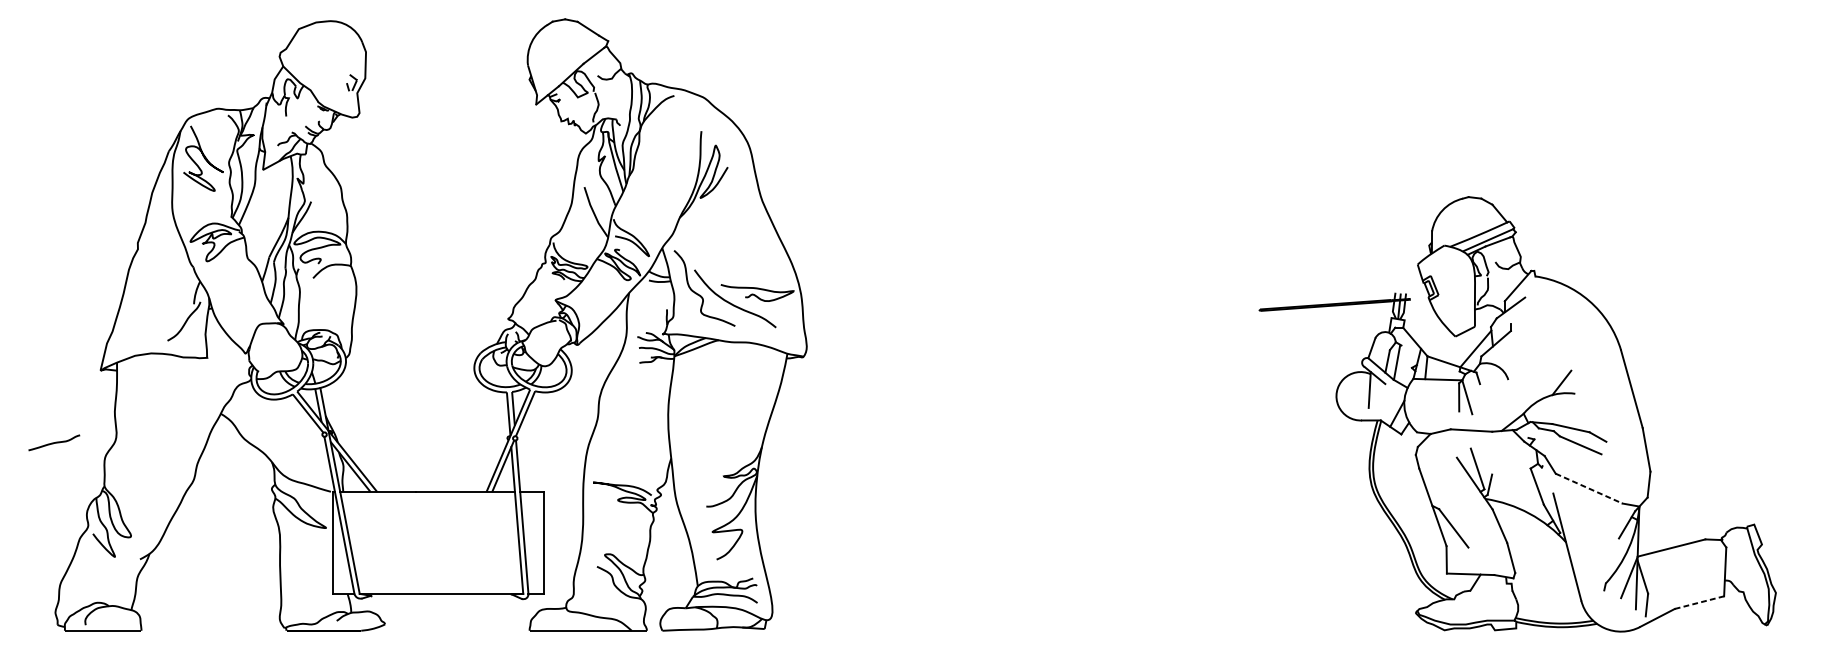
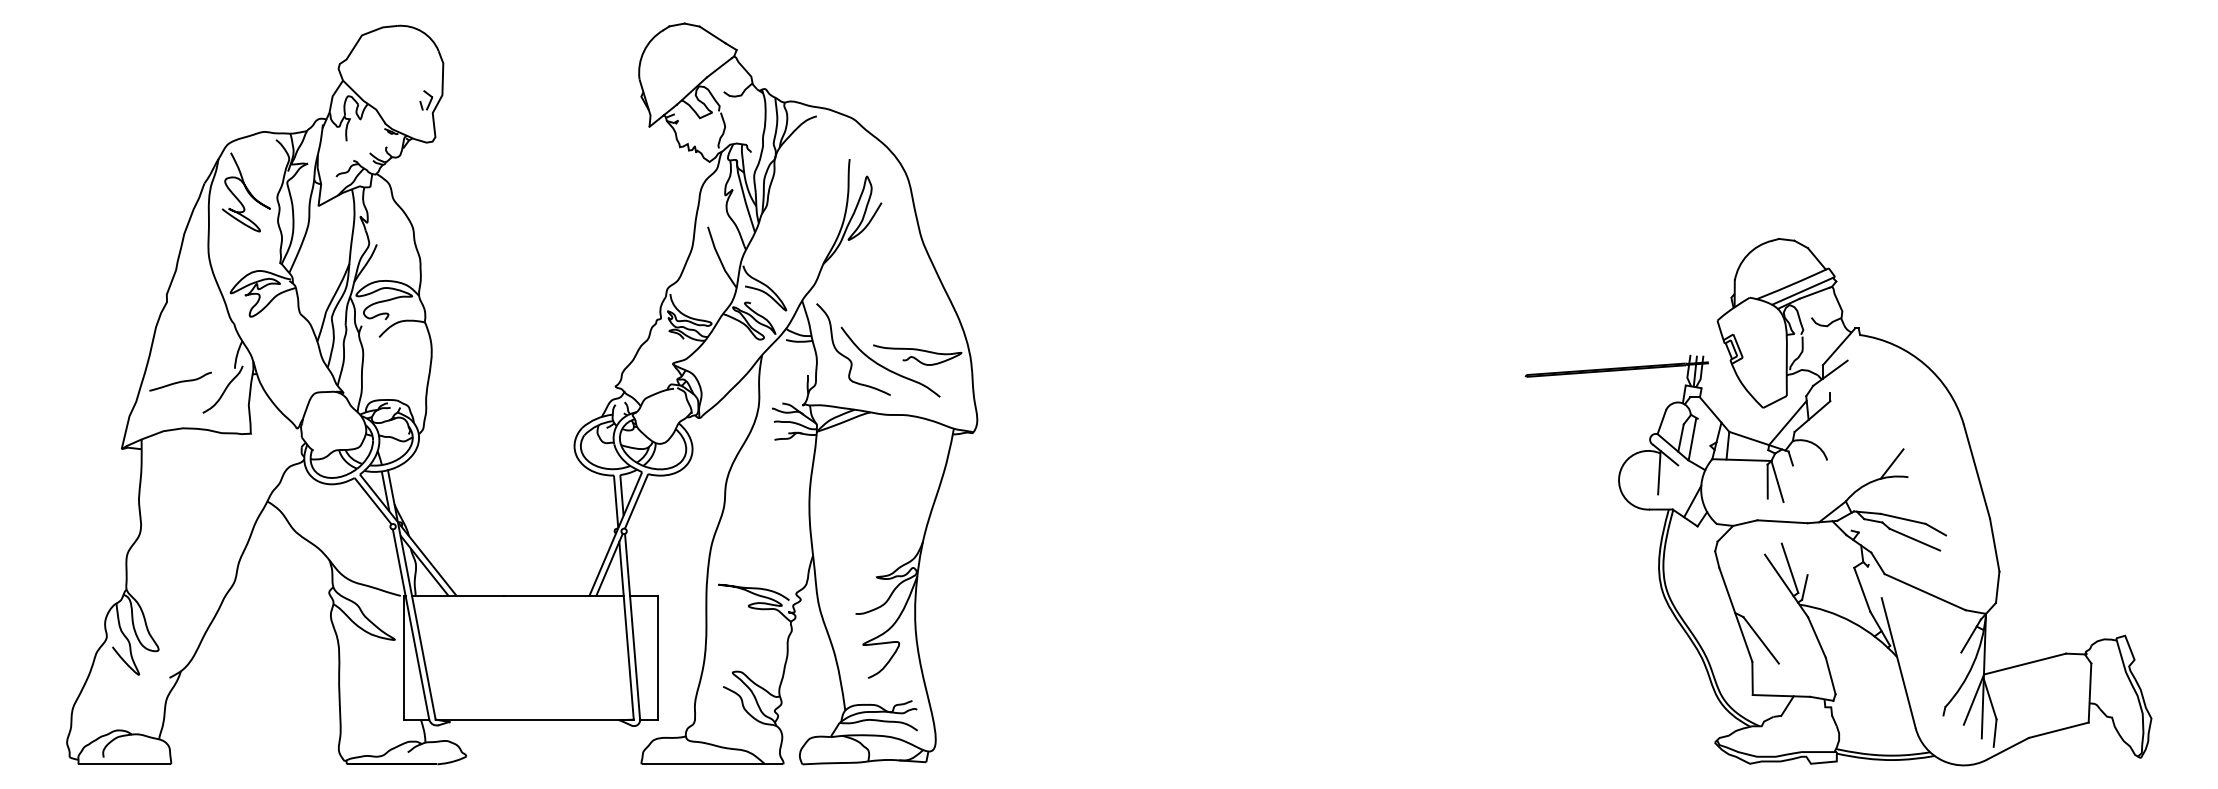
curve: (54, 442) -> (180, 381), moved
line: (1589, 488) -> (1925, 592), dashed -> solid
line: (1699, 602) -> (2058, 730), dashed -> solid

